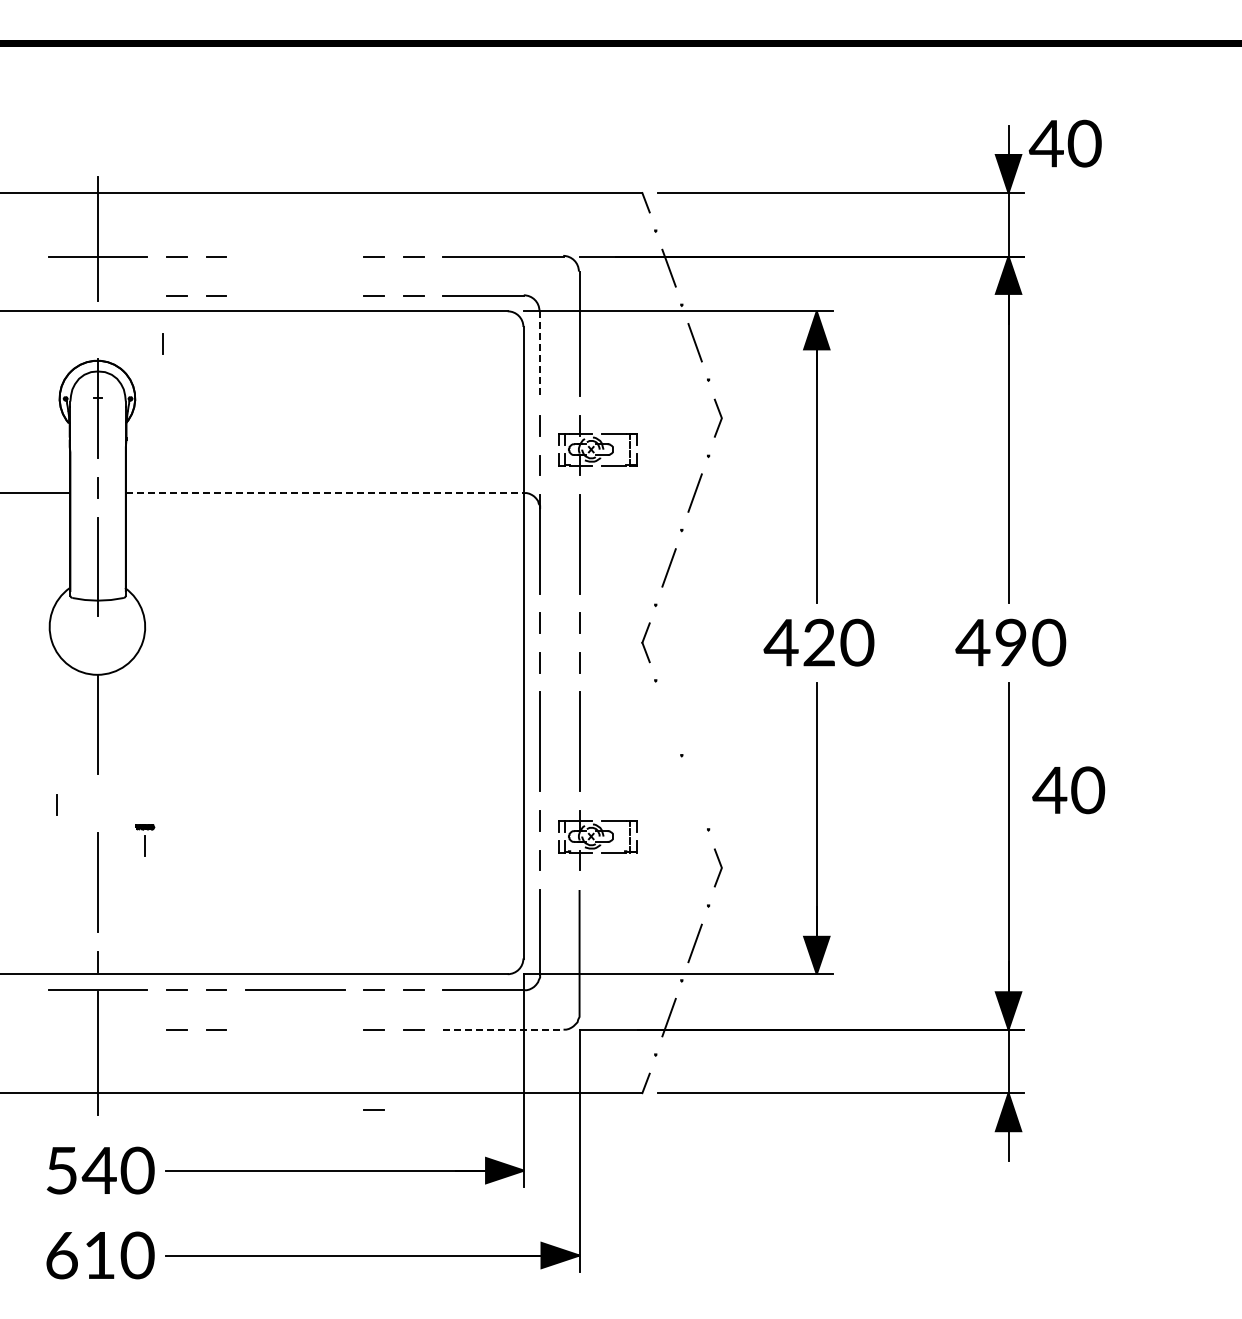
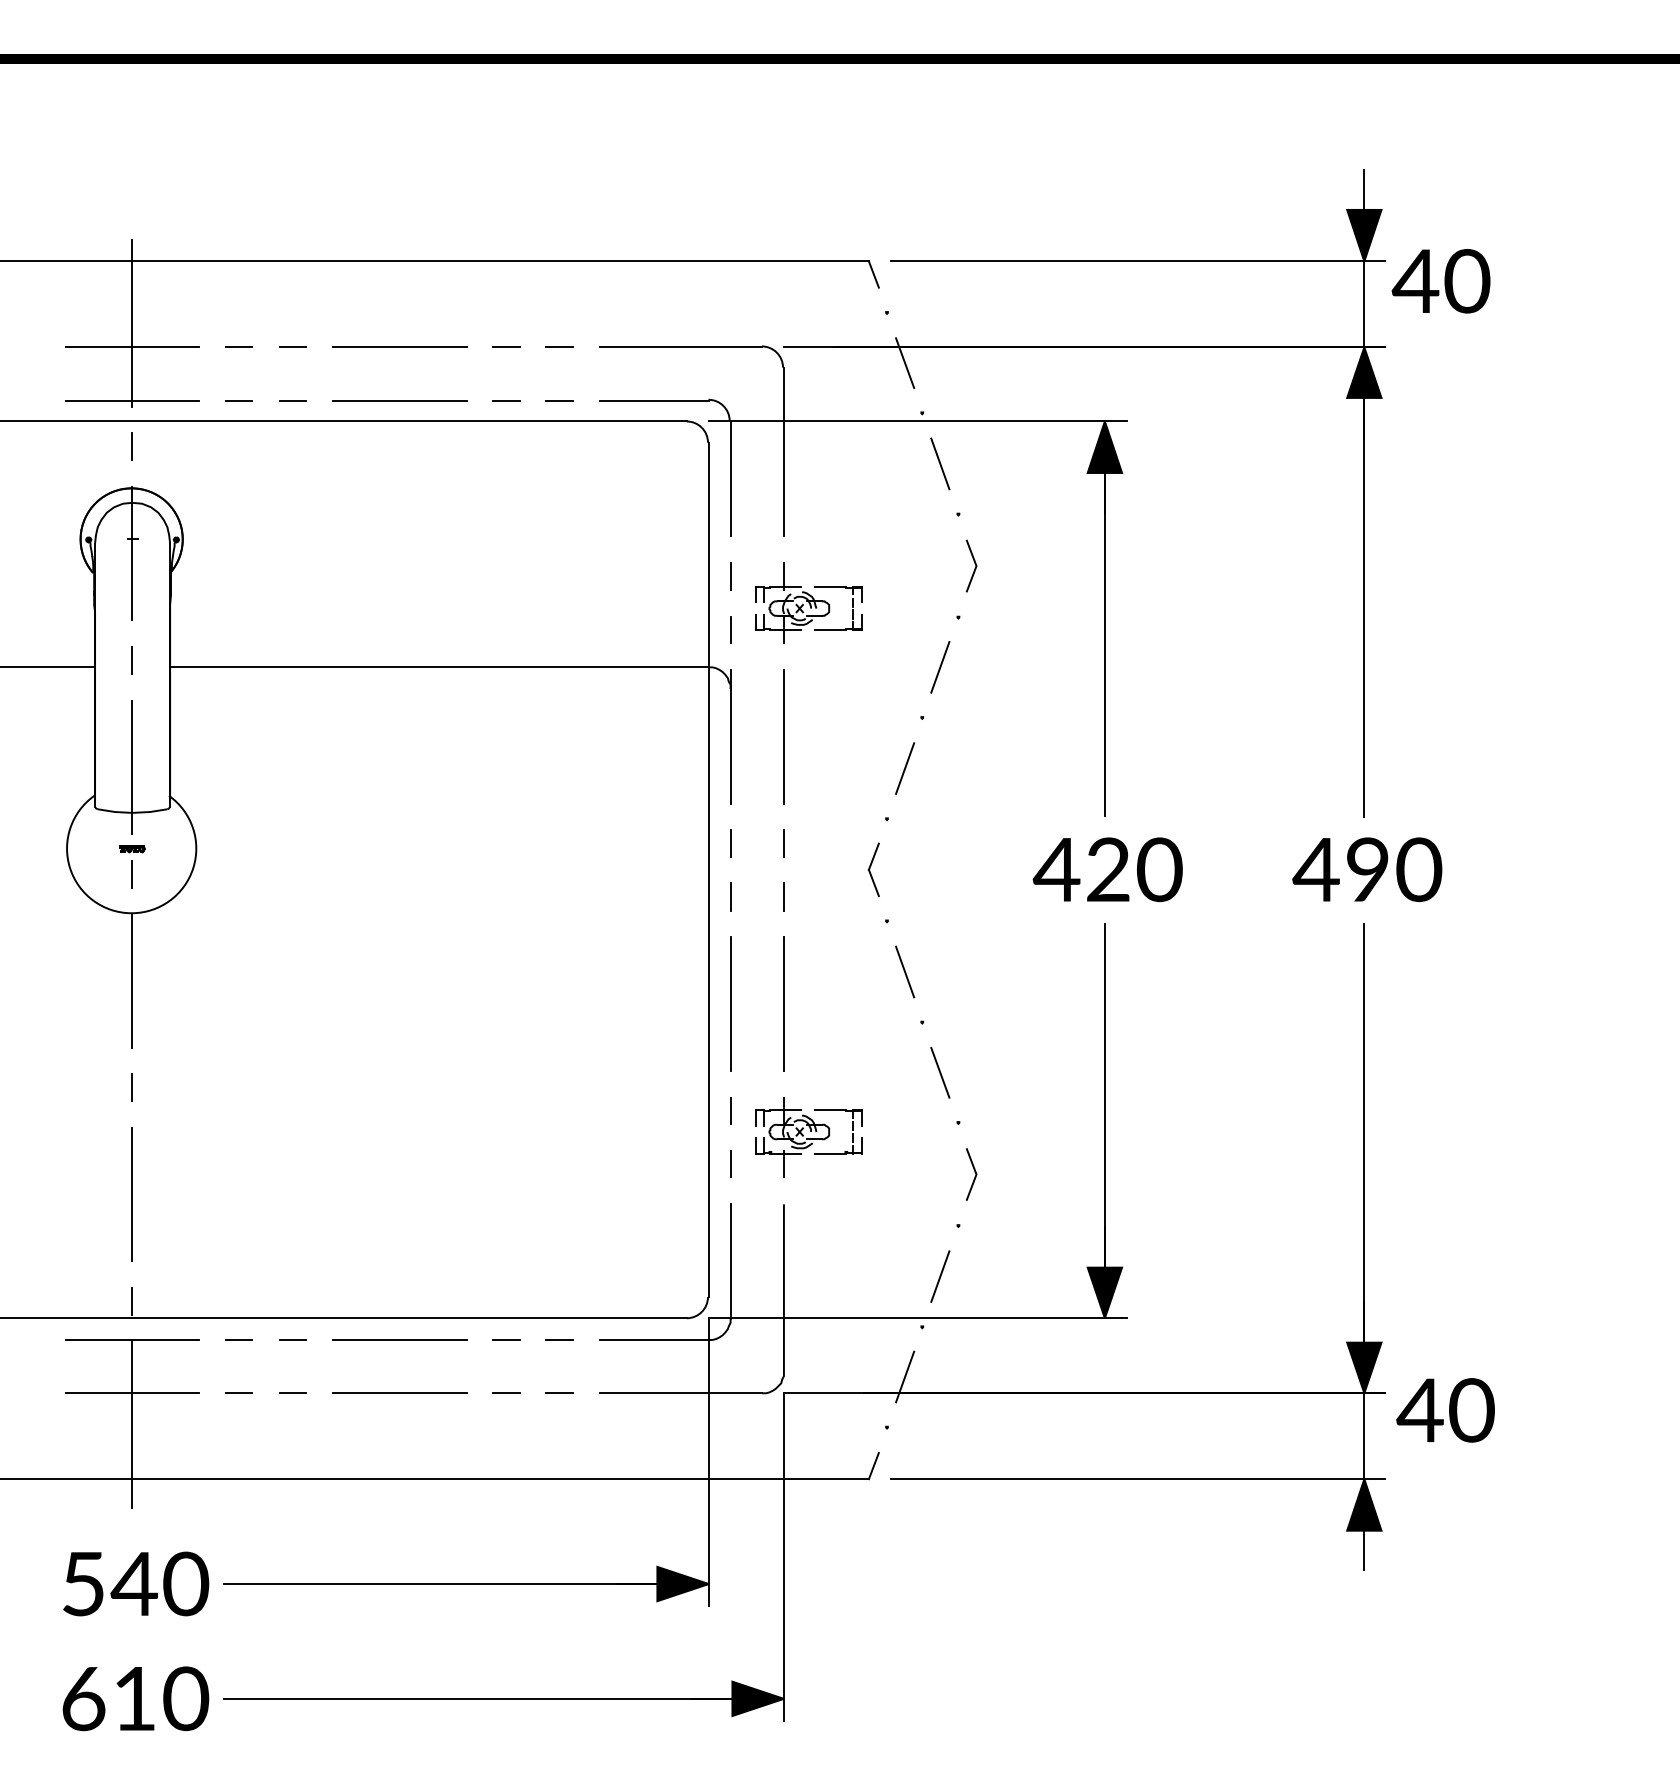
text: (1064, 143) -> (1440, 280), moved
line: (295, 256) -> (399, 347), added
line: (97, 295) -> (131, 400), added
line: (295, 295) -> (399, 400), added
line: (162, 343) -> (131, 446), moved
line: (540, 354) -> (731, 479), dashed -> solid
line: (325, 493) -> (440, 667), dashed -> solid
line: (668, 717) -> (904, 970), added
text: (1068, 790) -> (1445, 1410), moved
line: (694, 792) -> (939, 1072), added
line: (56, 804) -> (131, 1087), moved
part: (145, 840) -> (133, 866), moved
line: (97, 1029) -> (131, 1393), added
line: (295, 1029) -> (399, 1393), added
line: (503, 1029) -> (681, 1393), dashed -> solid
line: (373, 1109) -> (505, 1501), removed

